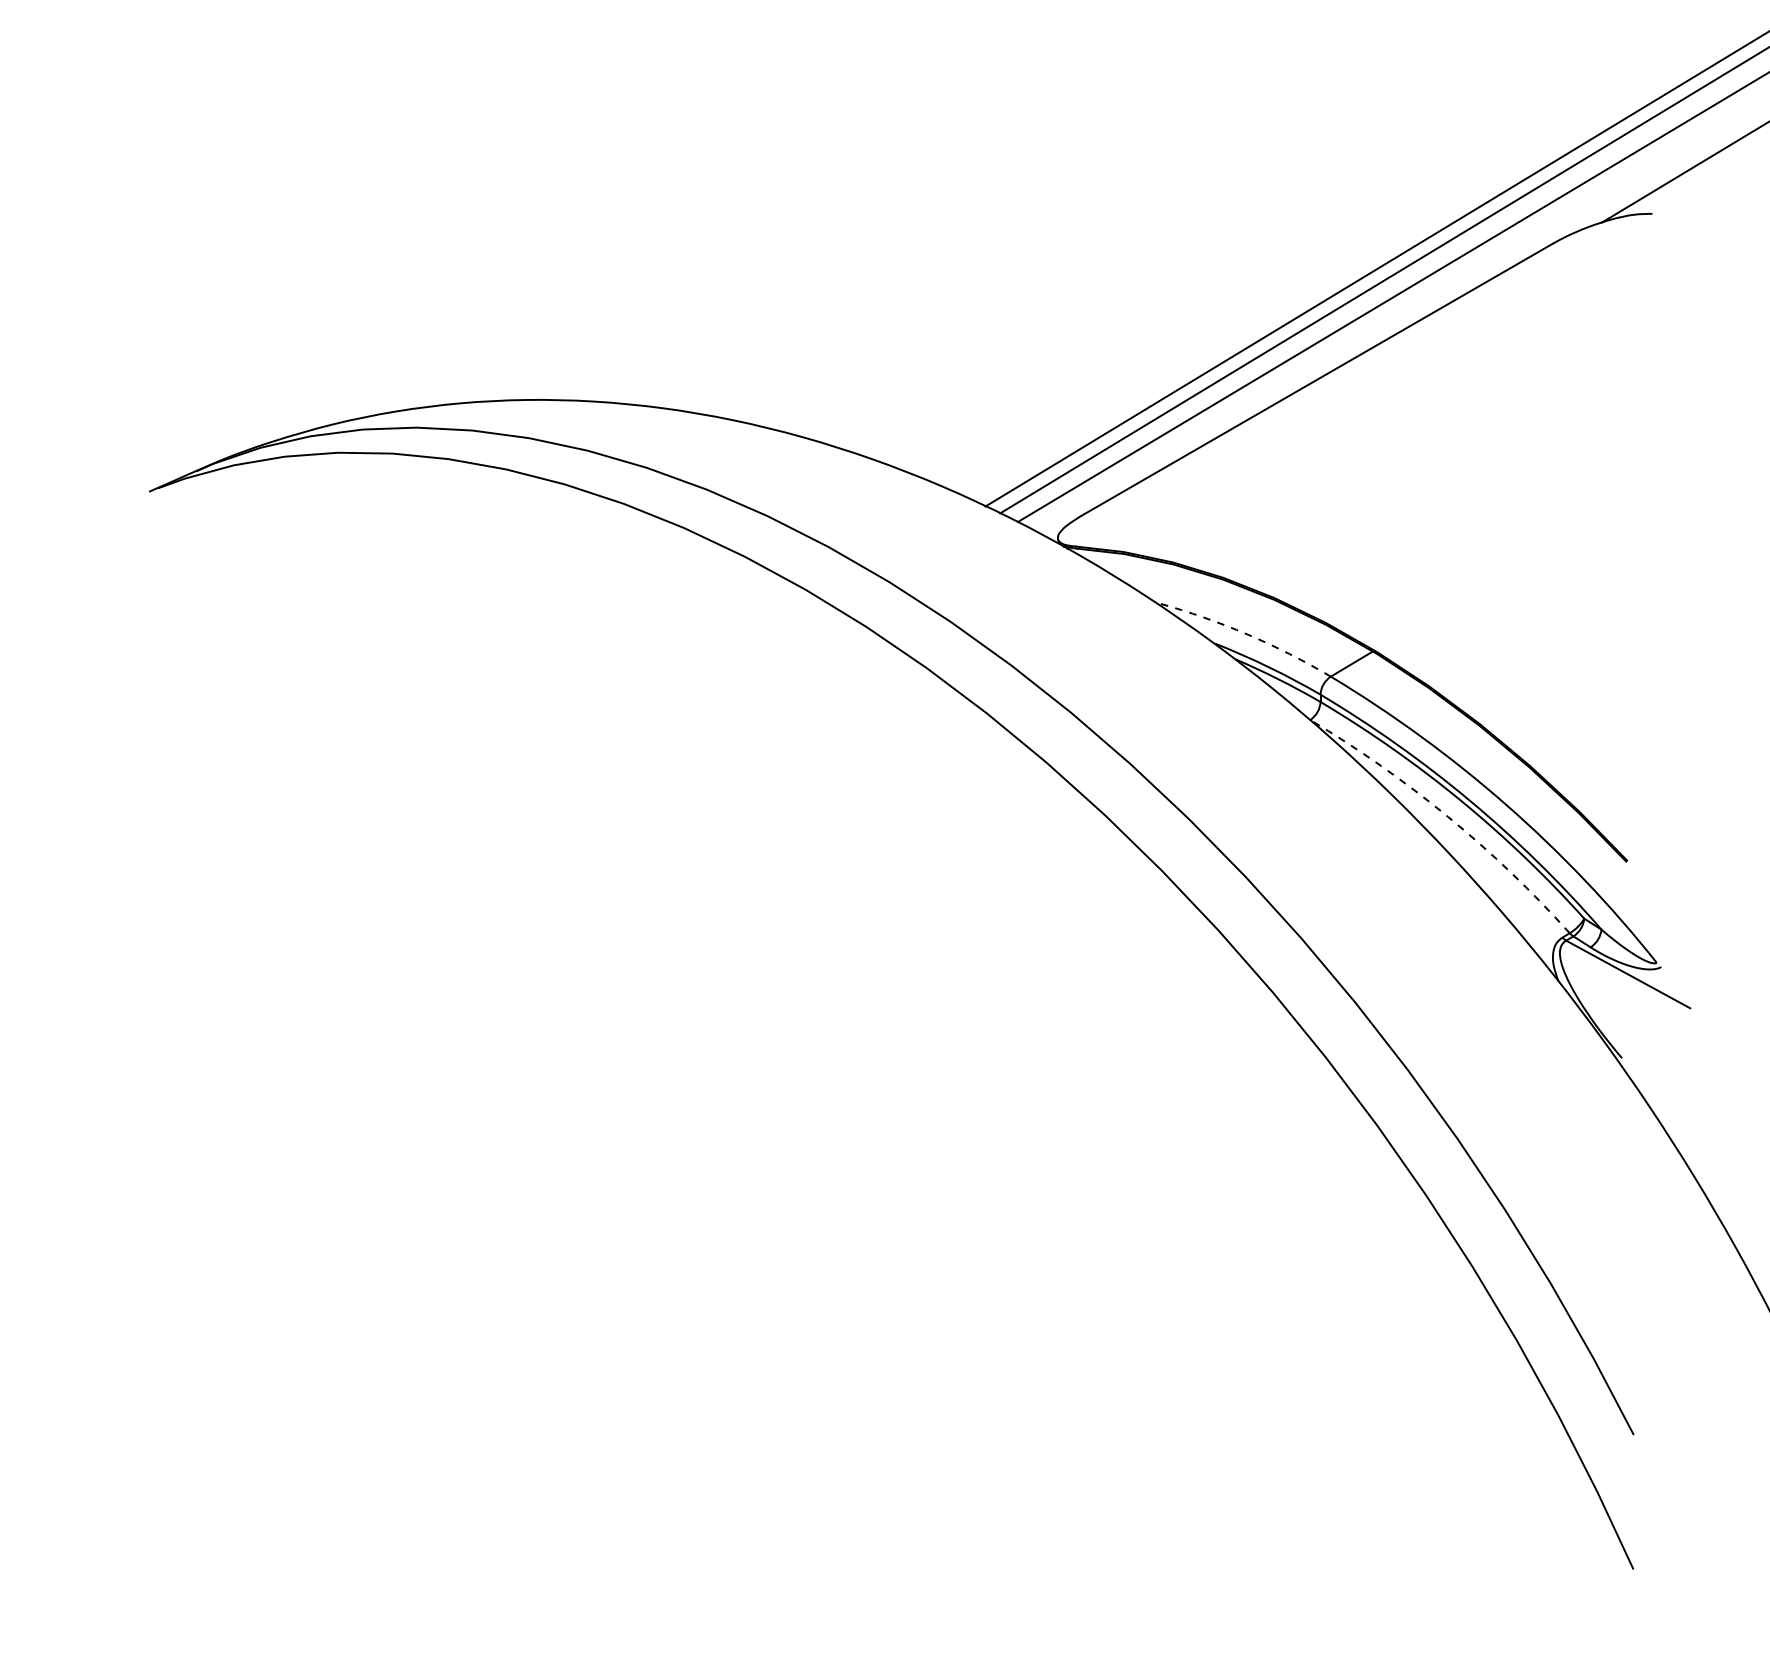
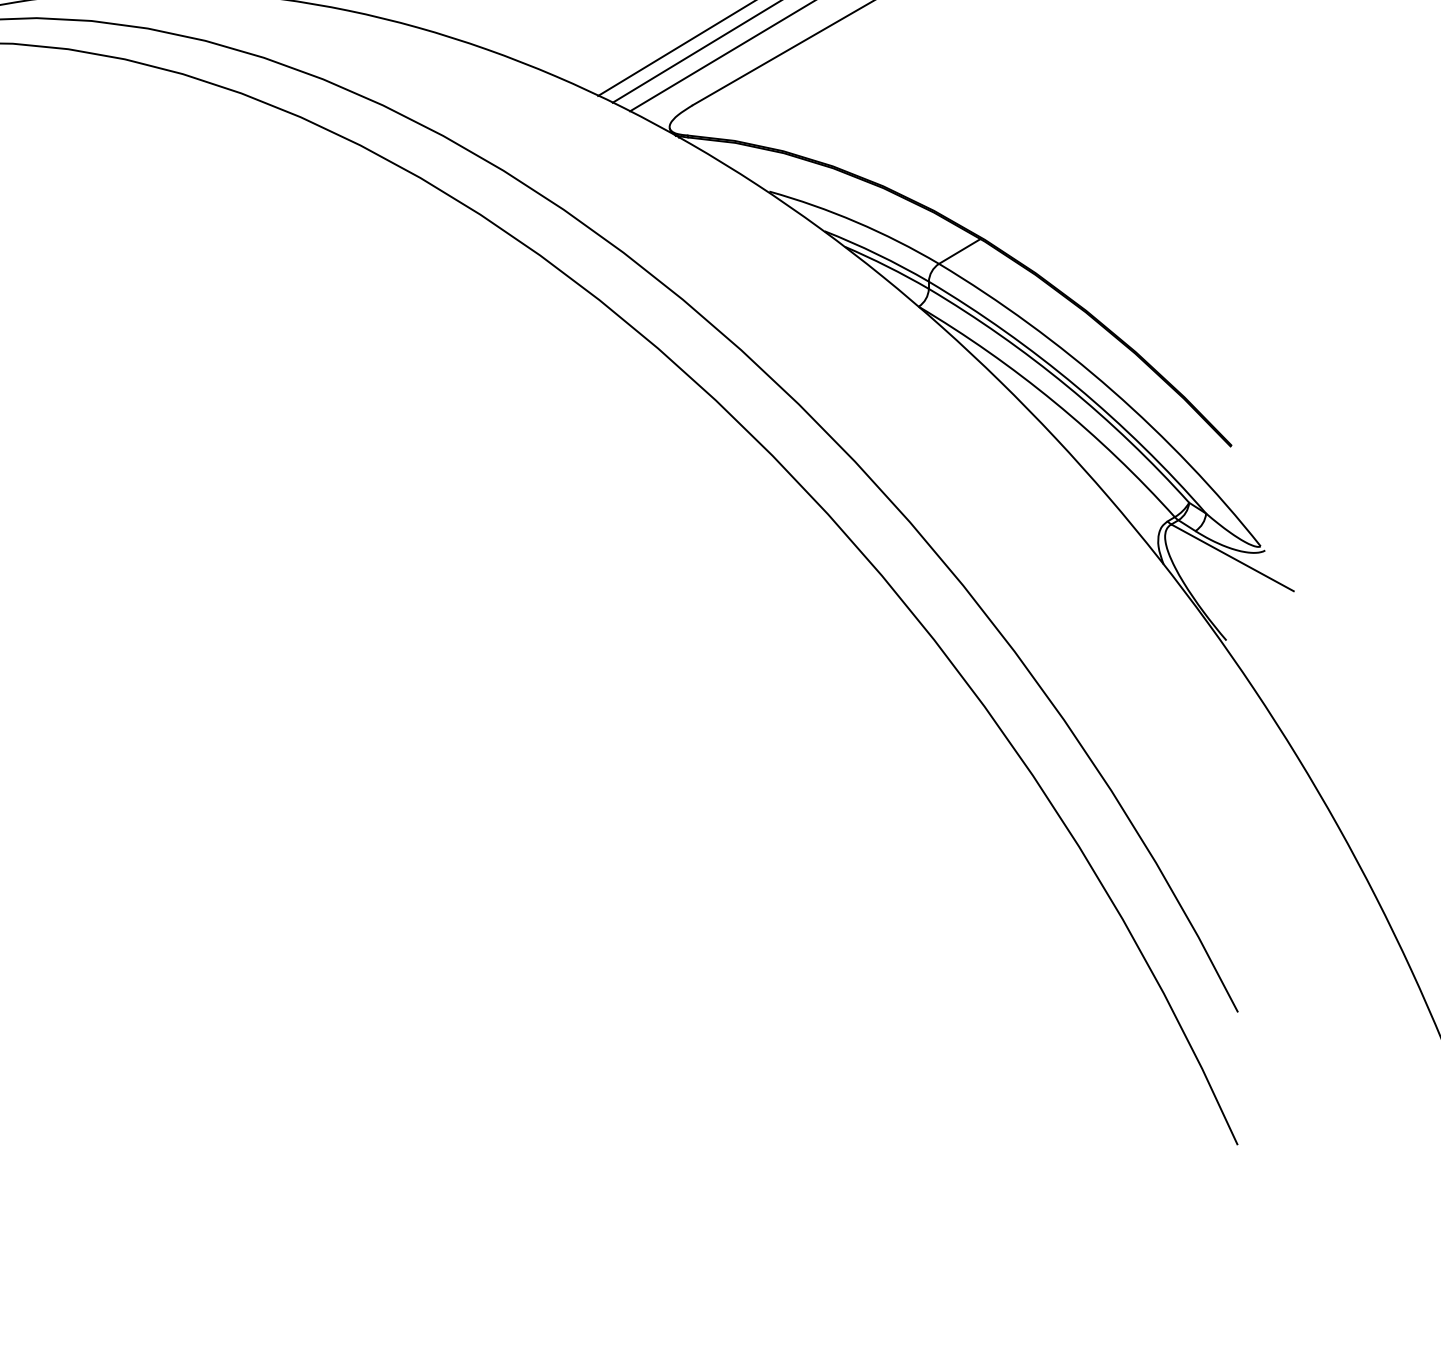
arc: (1247, 634) -> (856, 222), dashed -> solid
arc: (1448, 816) -> (1055, 401), dashed -> solid

